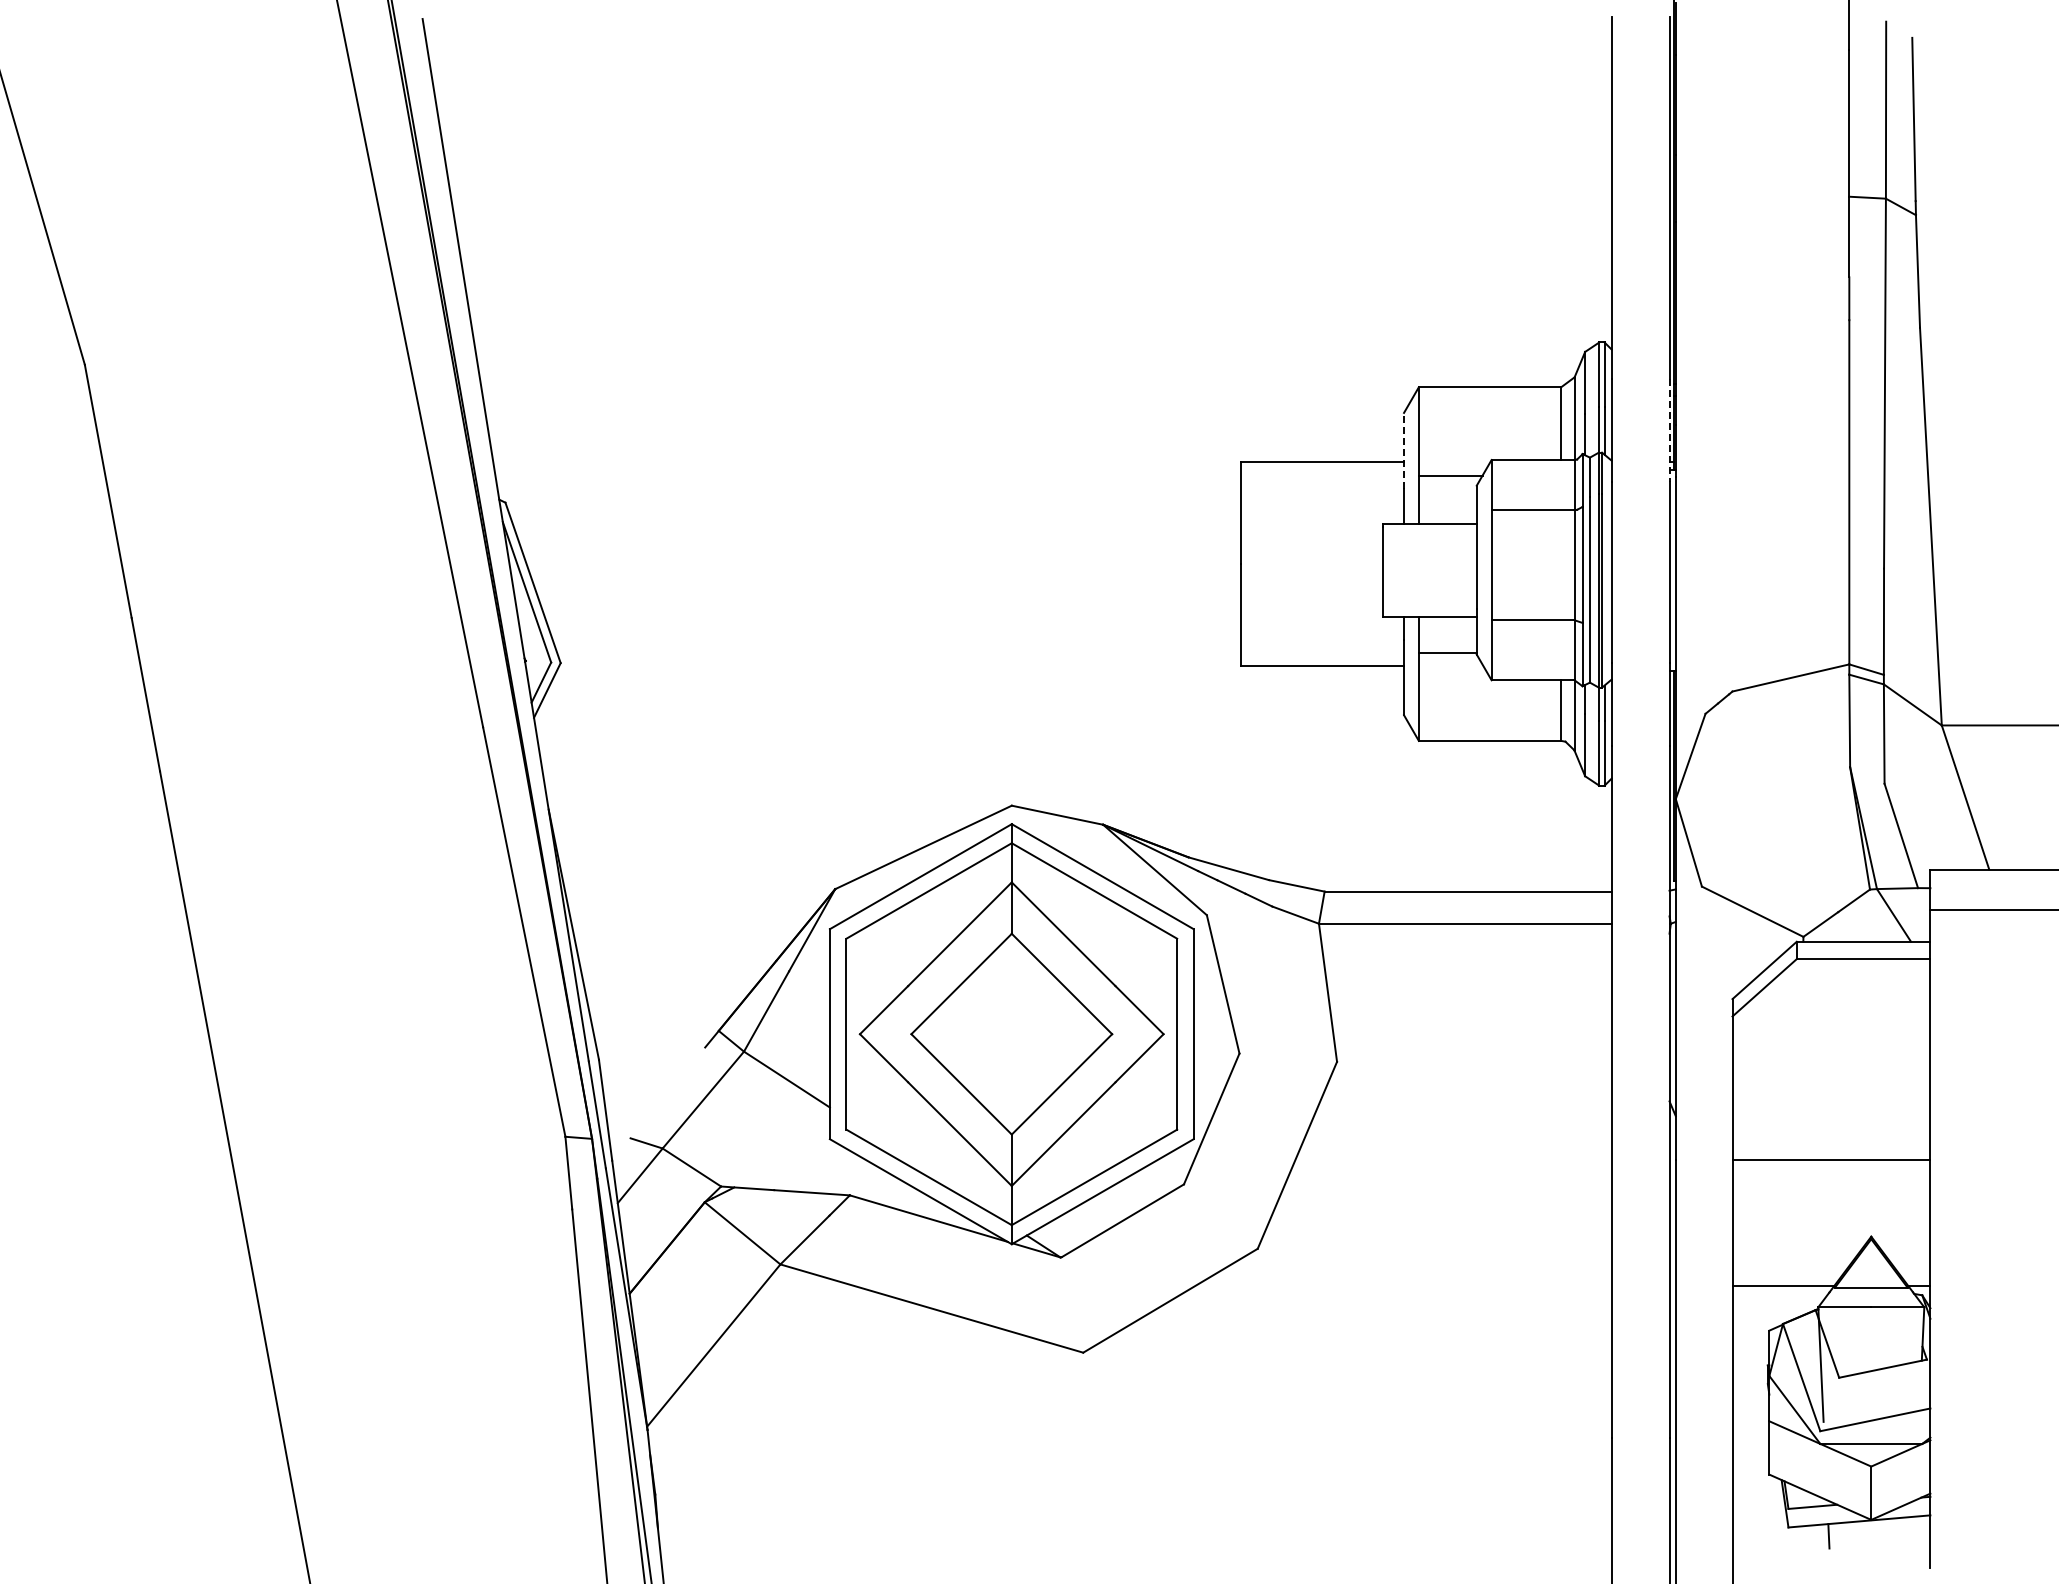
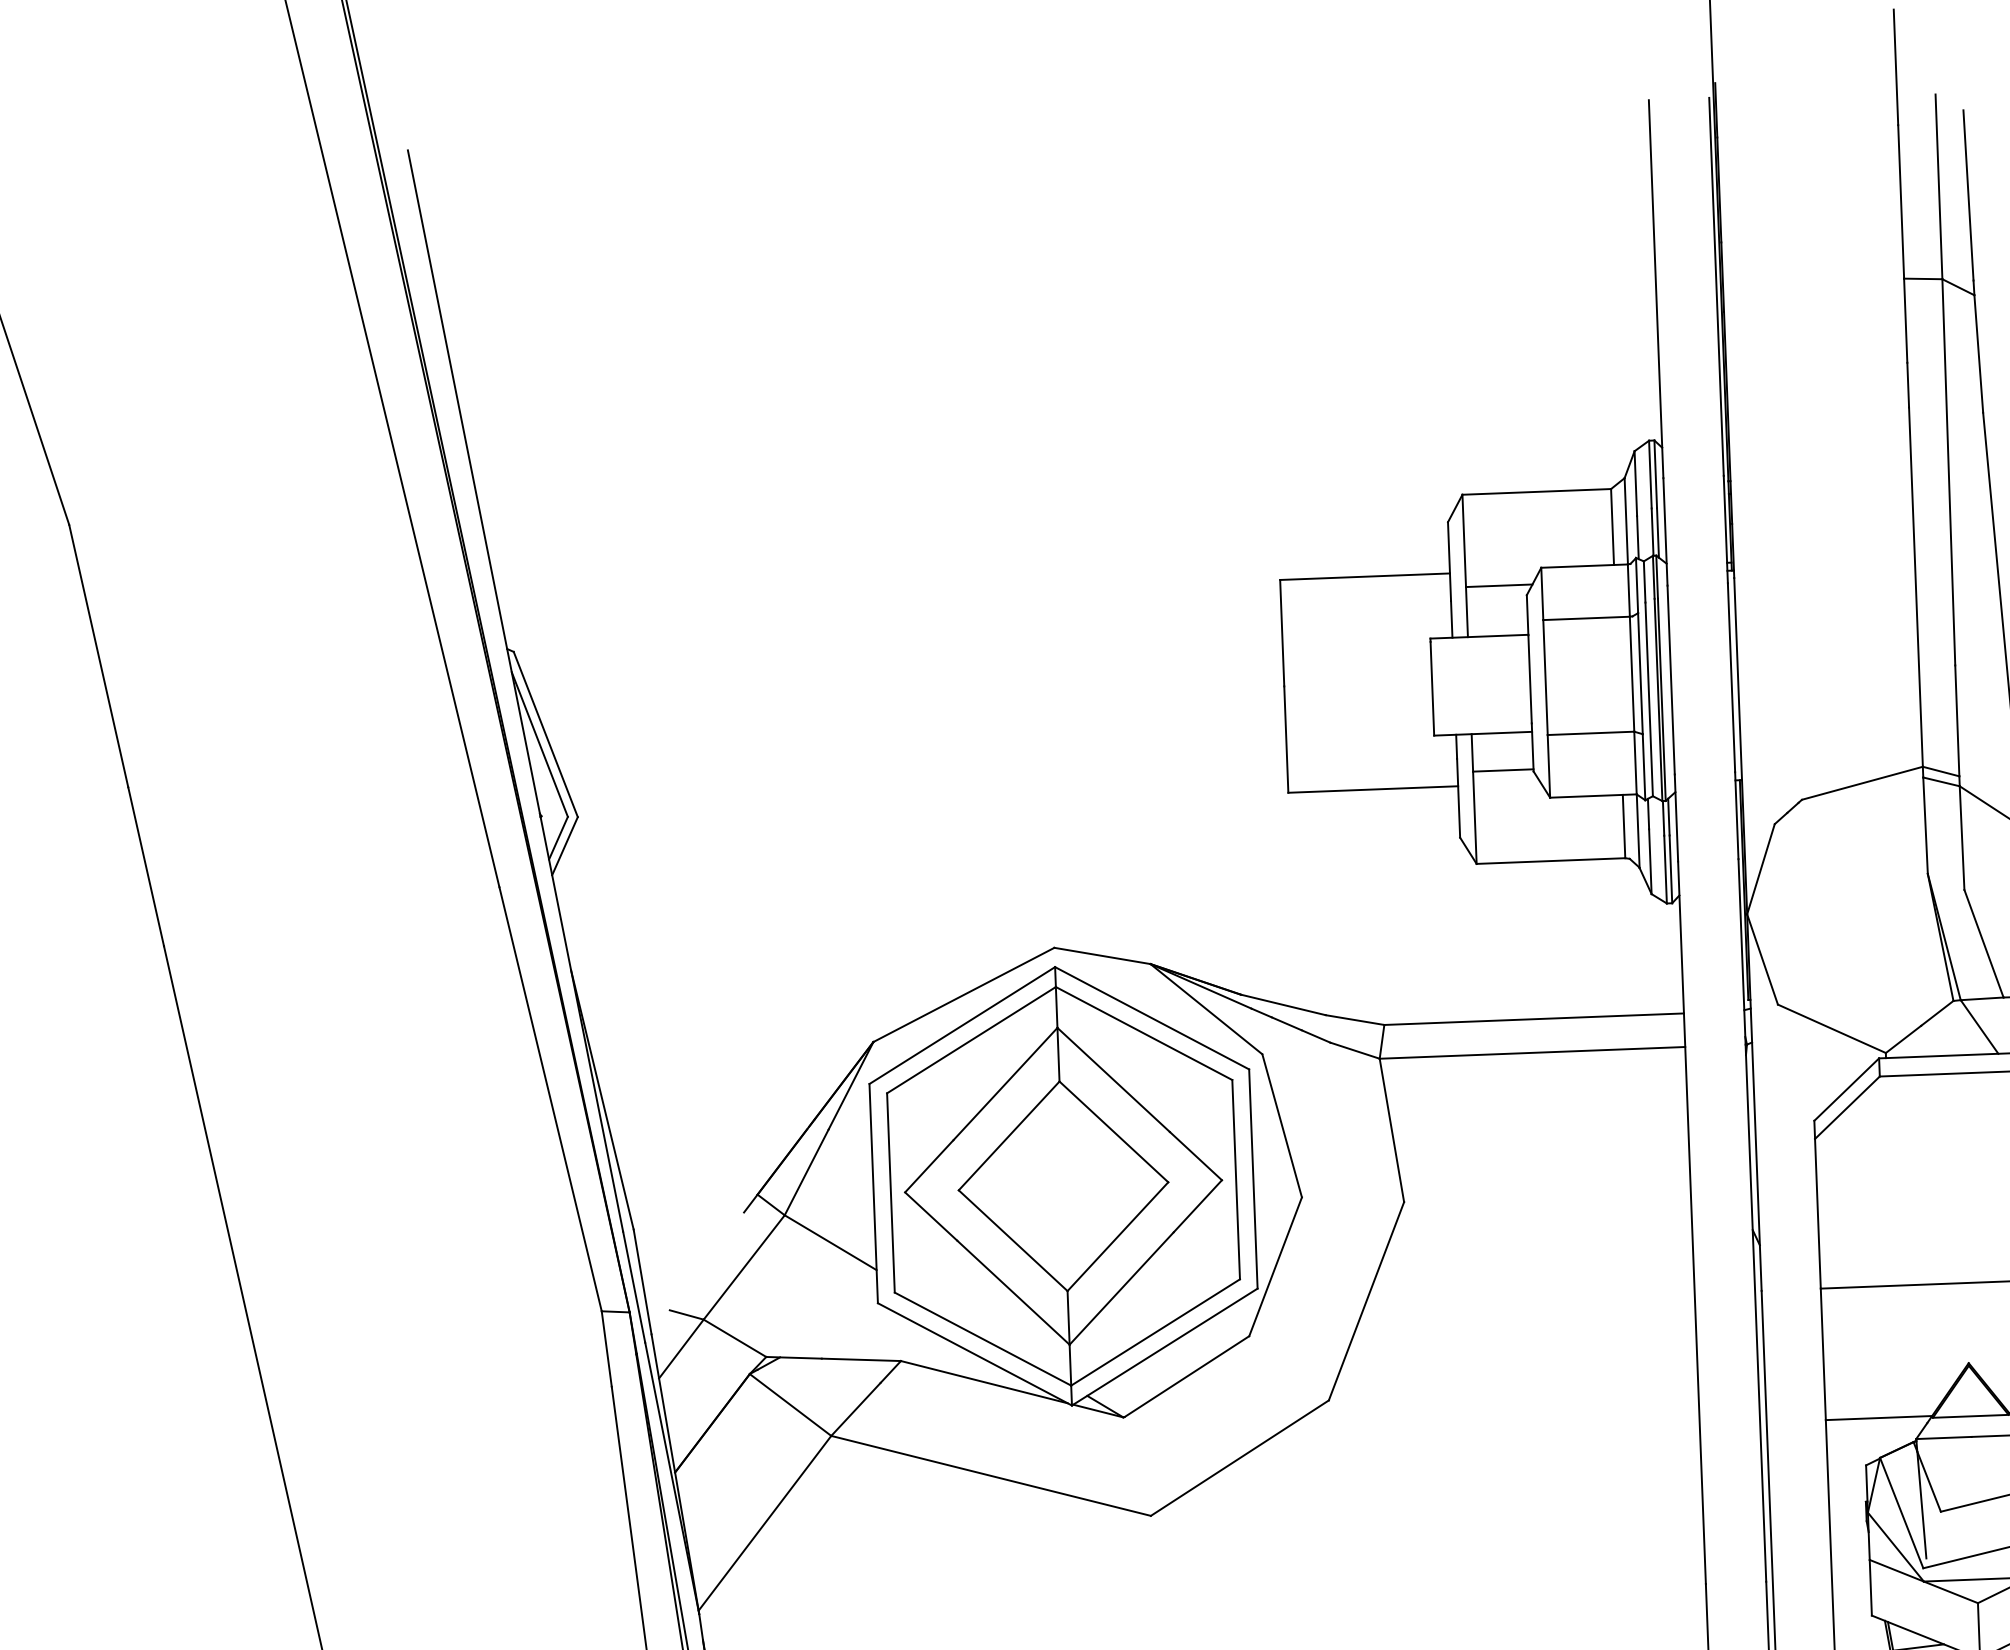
line: (1669, 430) -> (1725, 529), dashed -> solid
line: (1404, 450) -> (1450, 561), dashed -> solid

